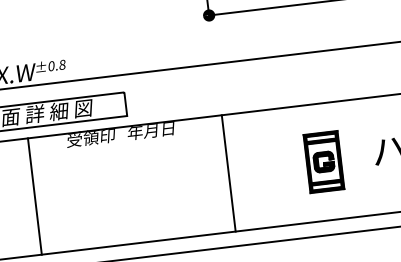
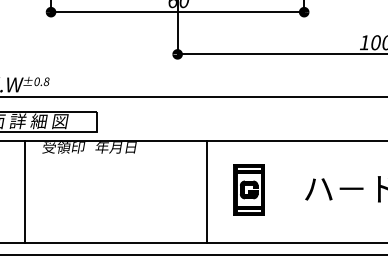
part: (323, 161) -> (248, 189), moved
line: (228, 172) -> (207, 191), moved
line: (34, 196) -> (24, 191), moved

